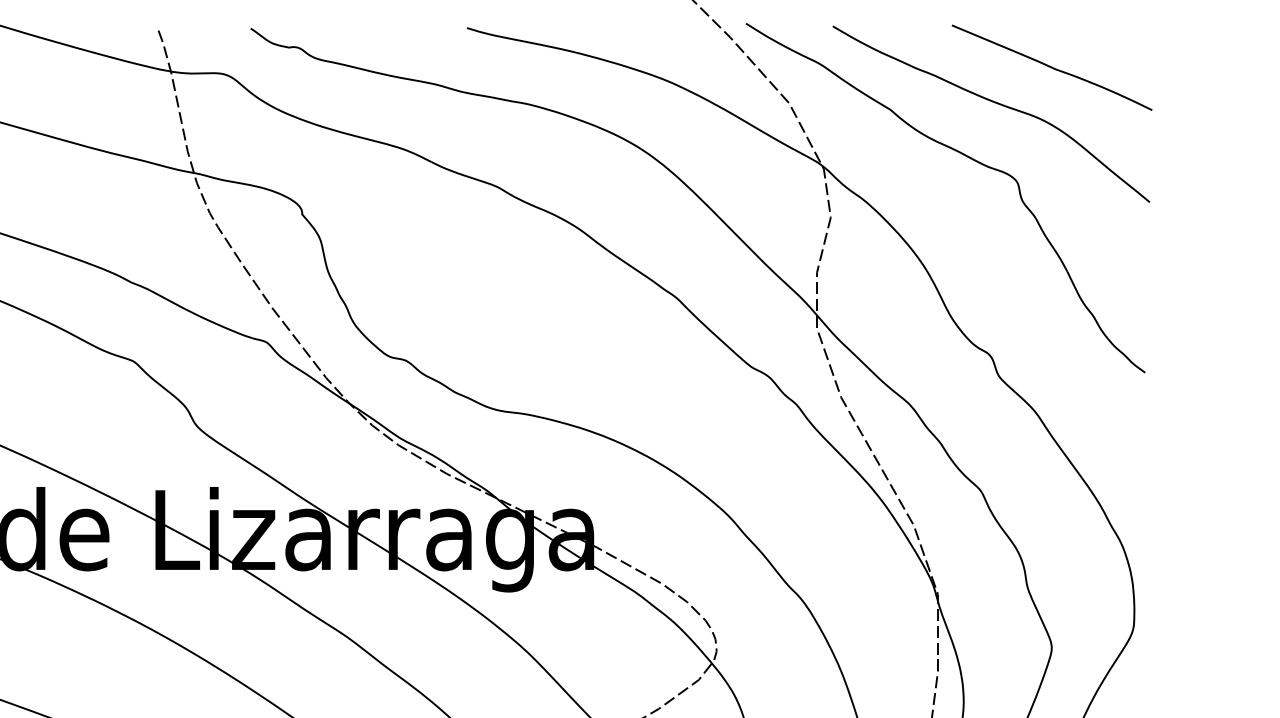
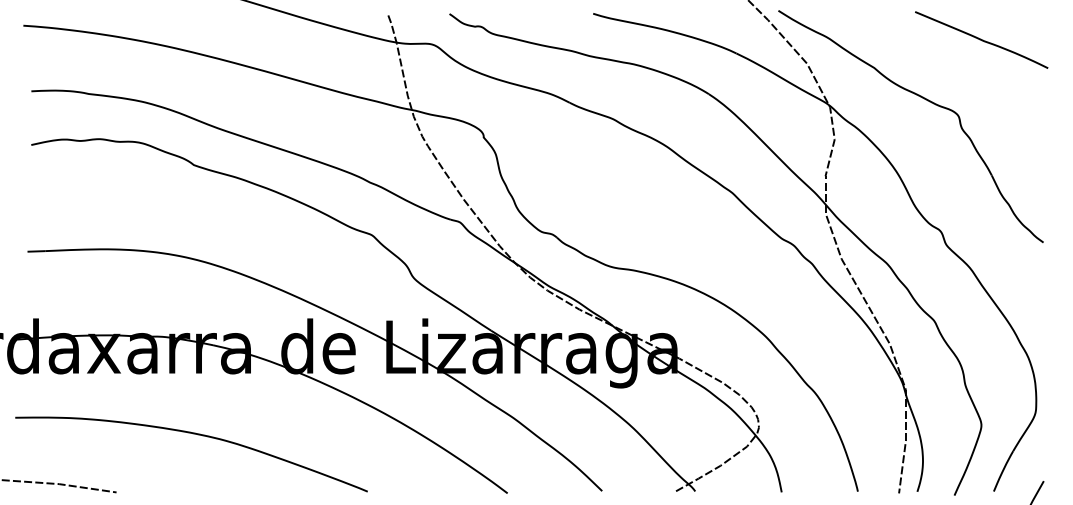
curve: (991, 103) -> (941, 63), removed

